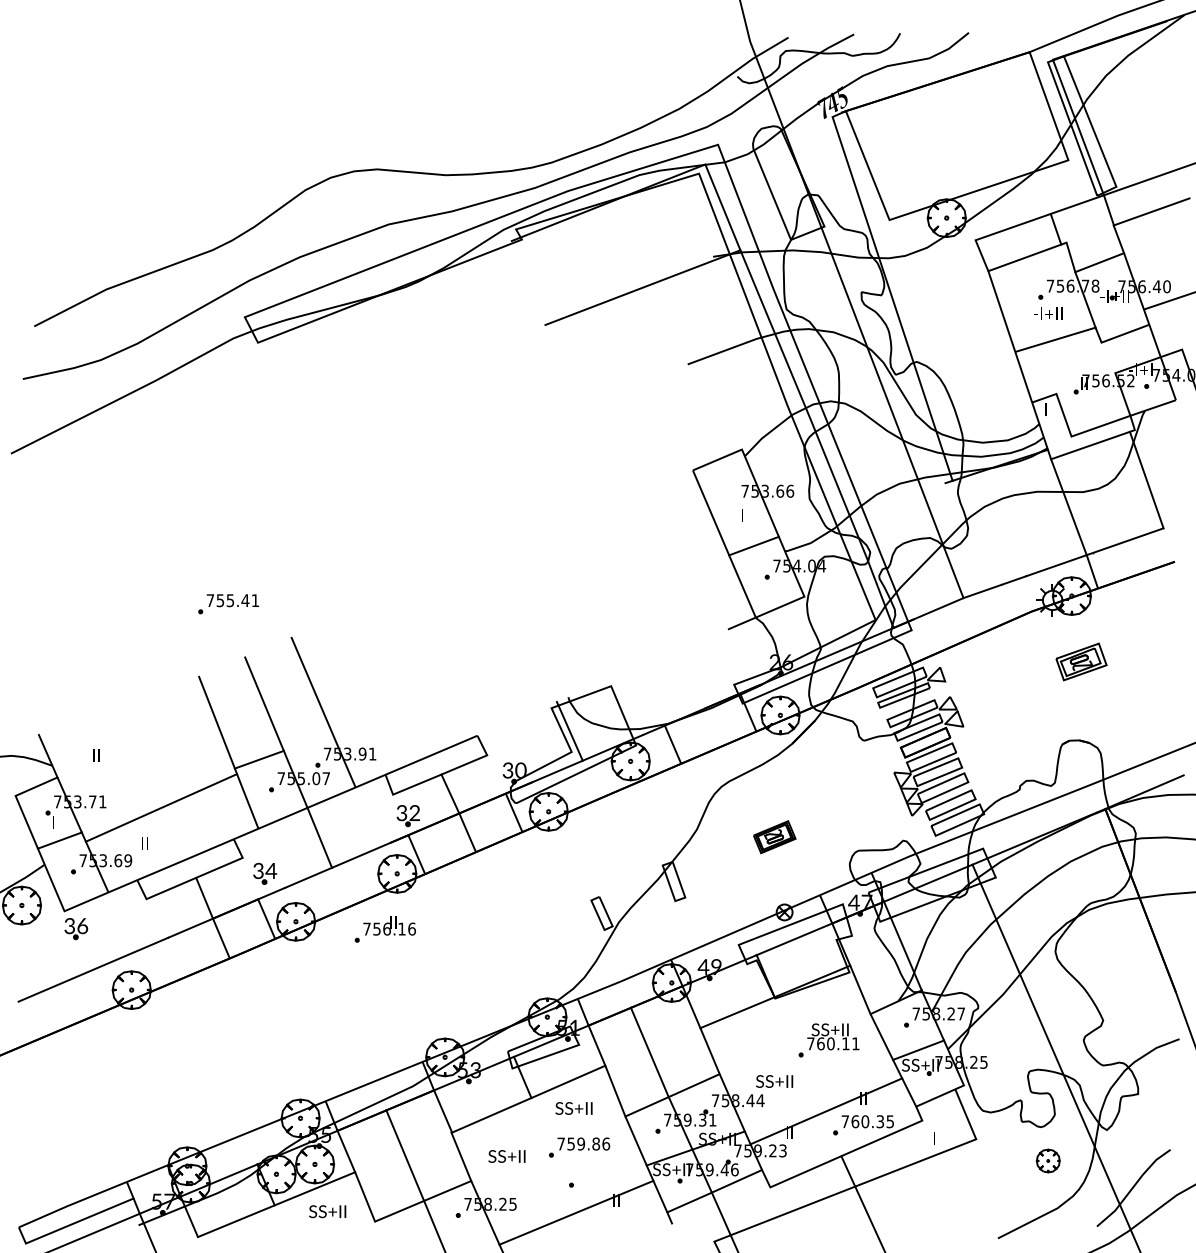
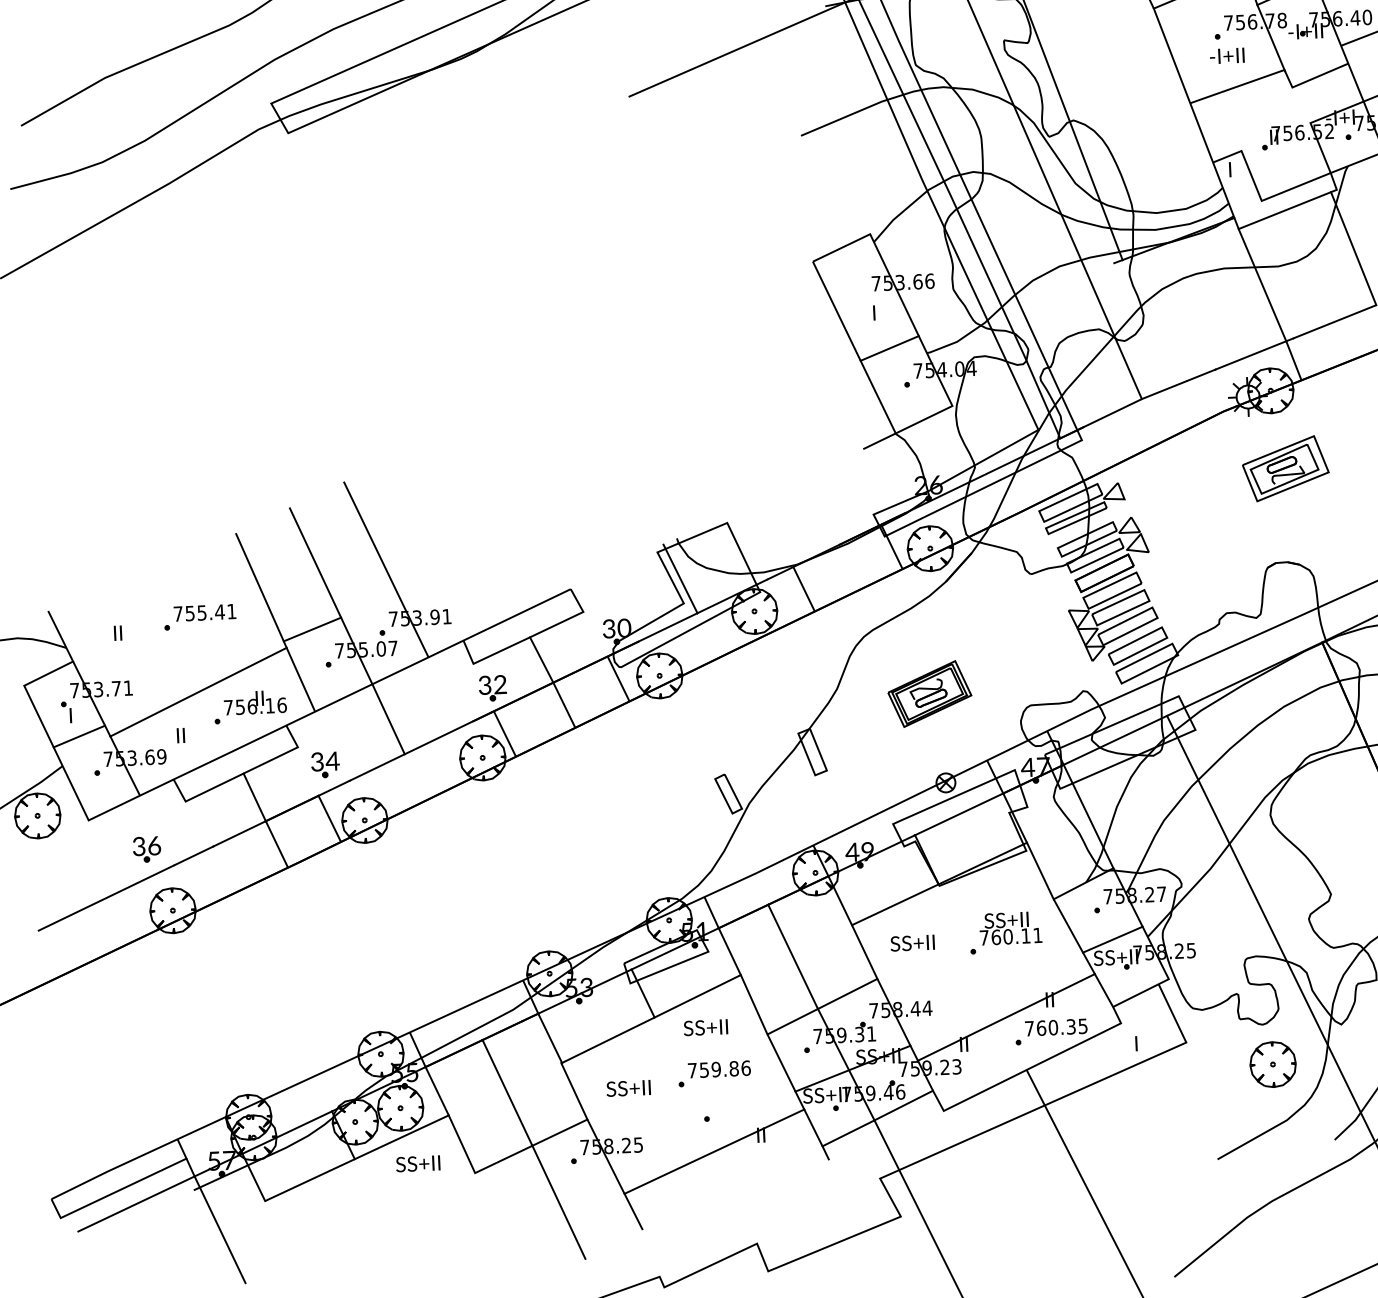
part: (228, 604) -> (199, 617), moved
part: (1081, 661) -> (1285, 468), size x1.43
part: (774, 836) -> (929, 693), size x1.67
part: (76, 929) -> (147, 850), moved
part: (384, 929) -> (249, 707), moved
text: (774, 1081) -> (912, 943), moved
part: (1048, 1160) -> (1273, 1063), size x1.67

